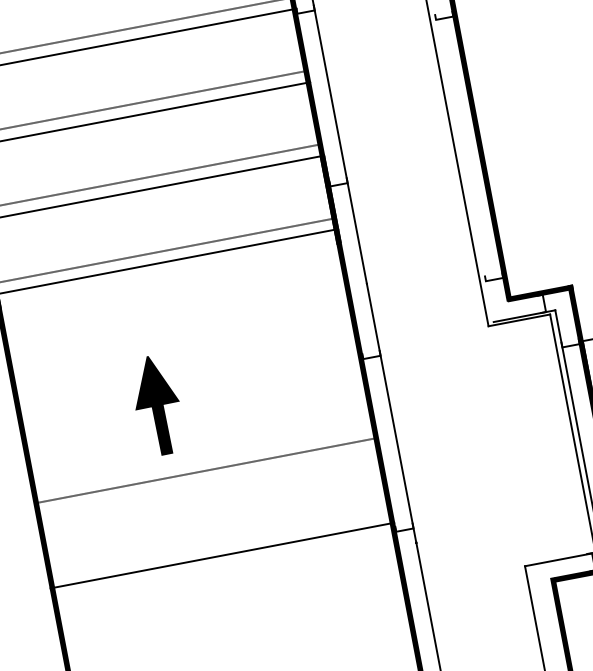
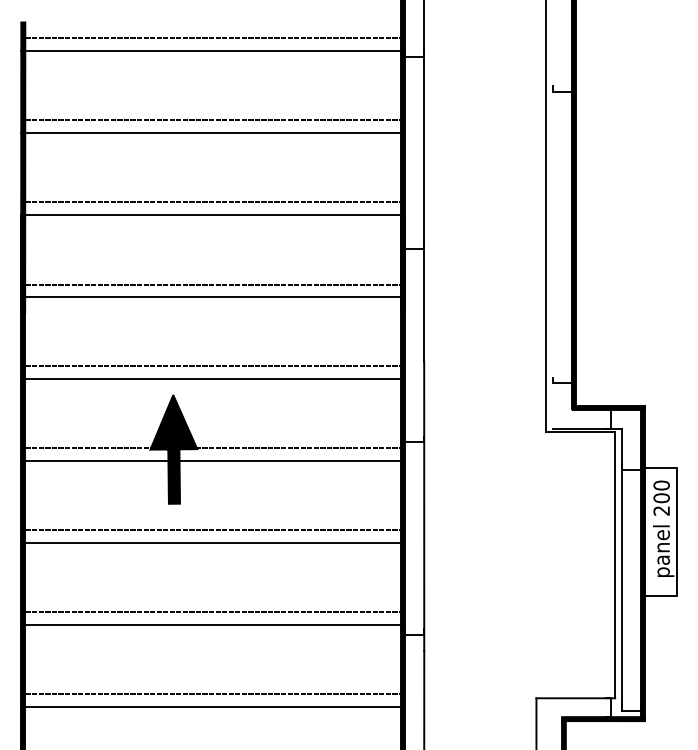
line: (177, 324) -> (212, 366), added
line: (179, 334) -> (212, 378), added
line: (191, 397) -> (212, 448), added
line: (194, 408) -> (212, 460), added
line: (208, 481) -> (212, 542), added
line: (219, 543) -> (212, 611), added
line: (233, 617) -> (212, 693), added
line: (236, 628) -> (212, 706), added

